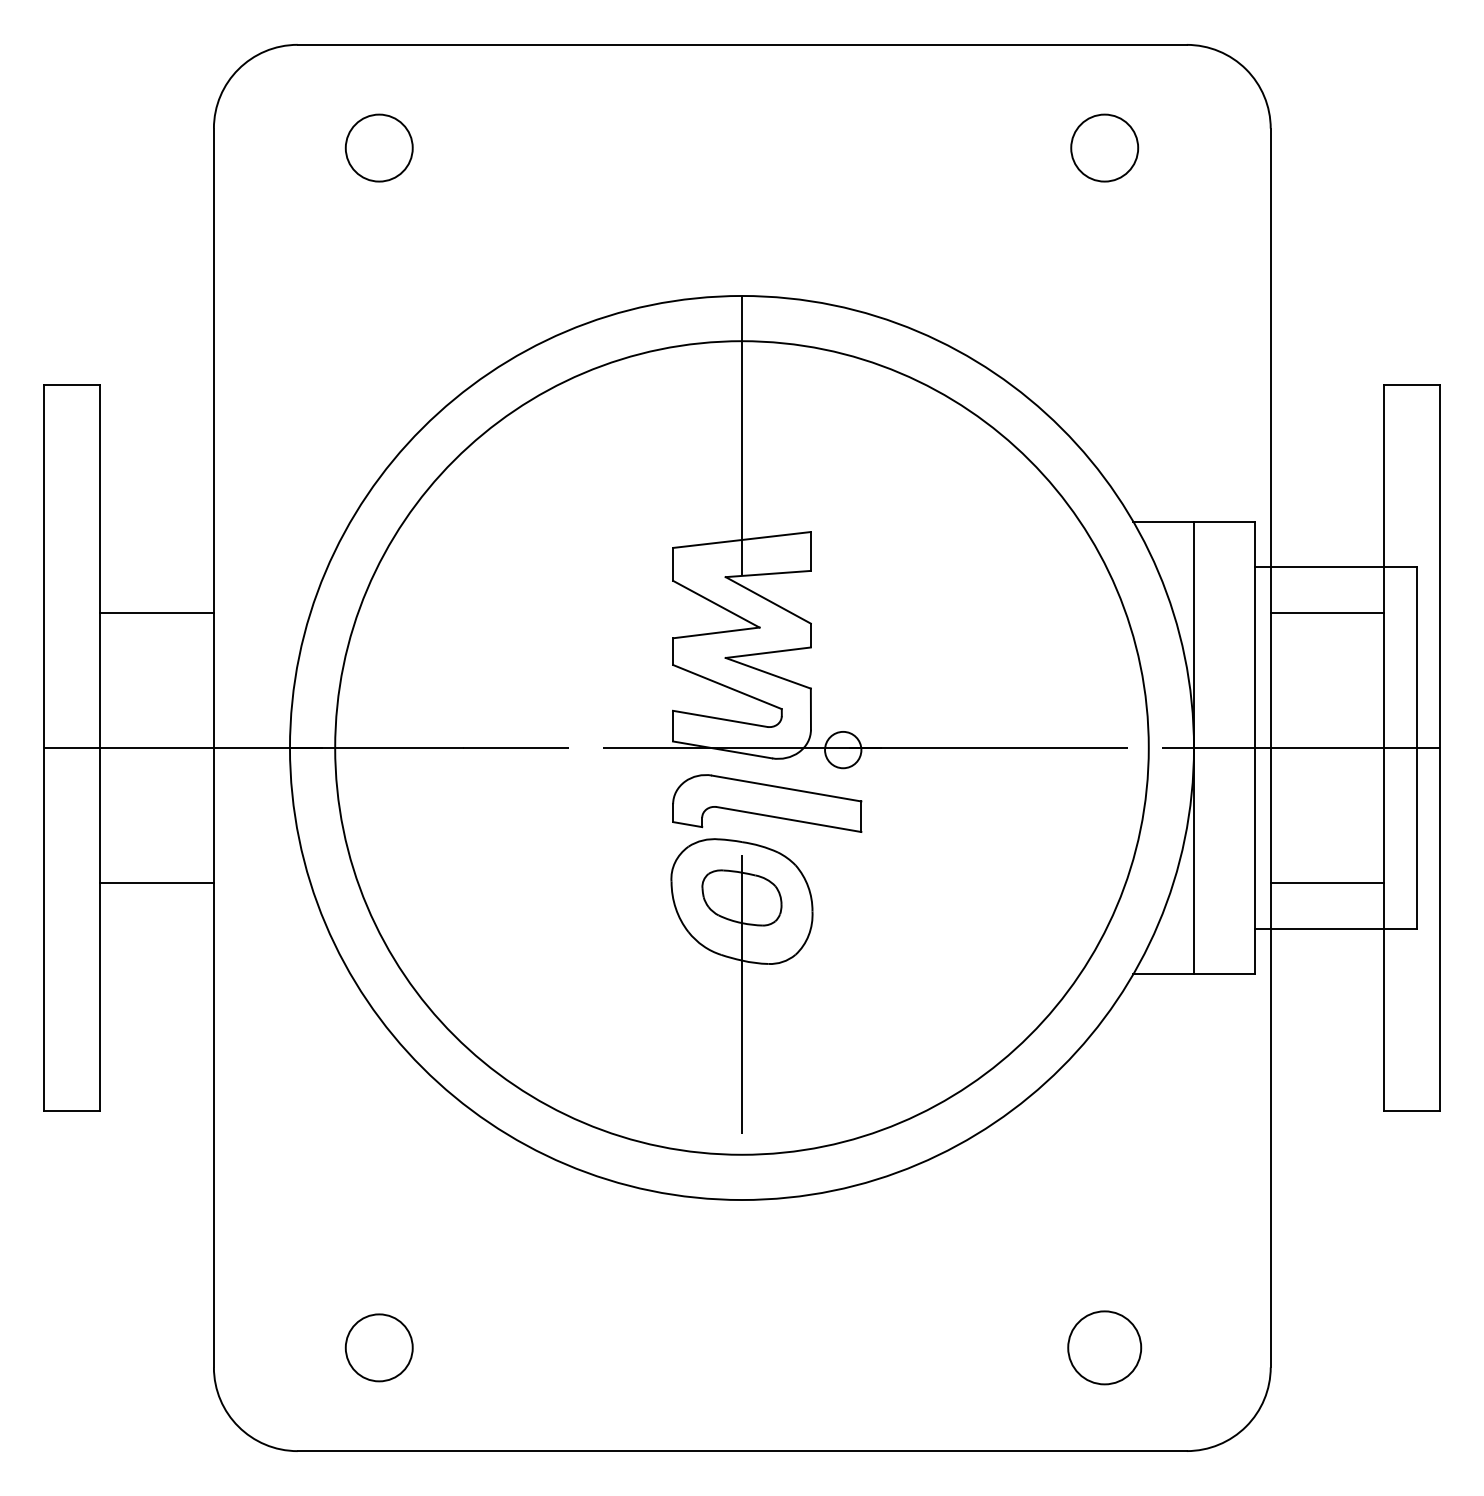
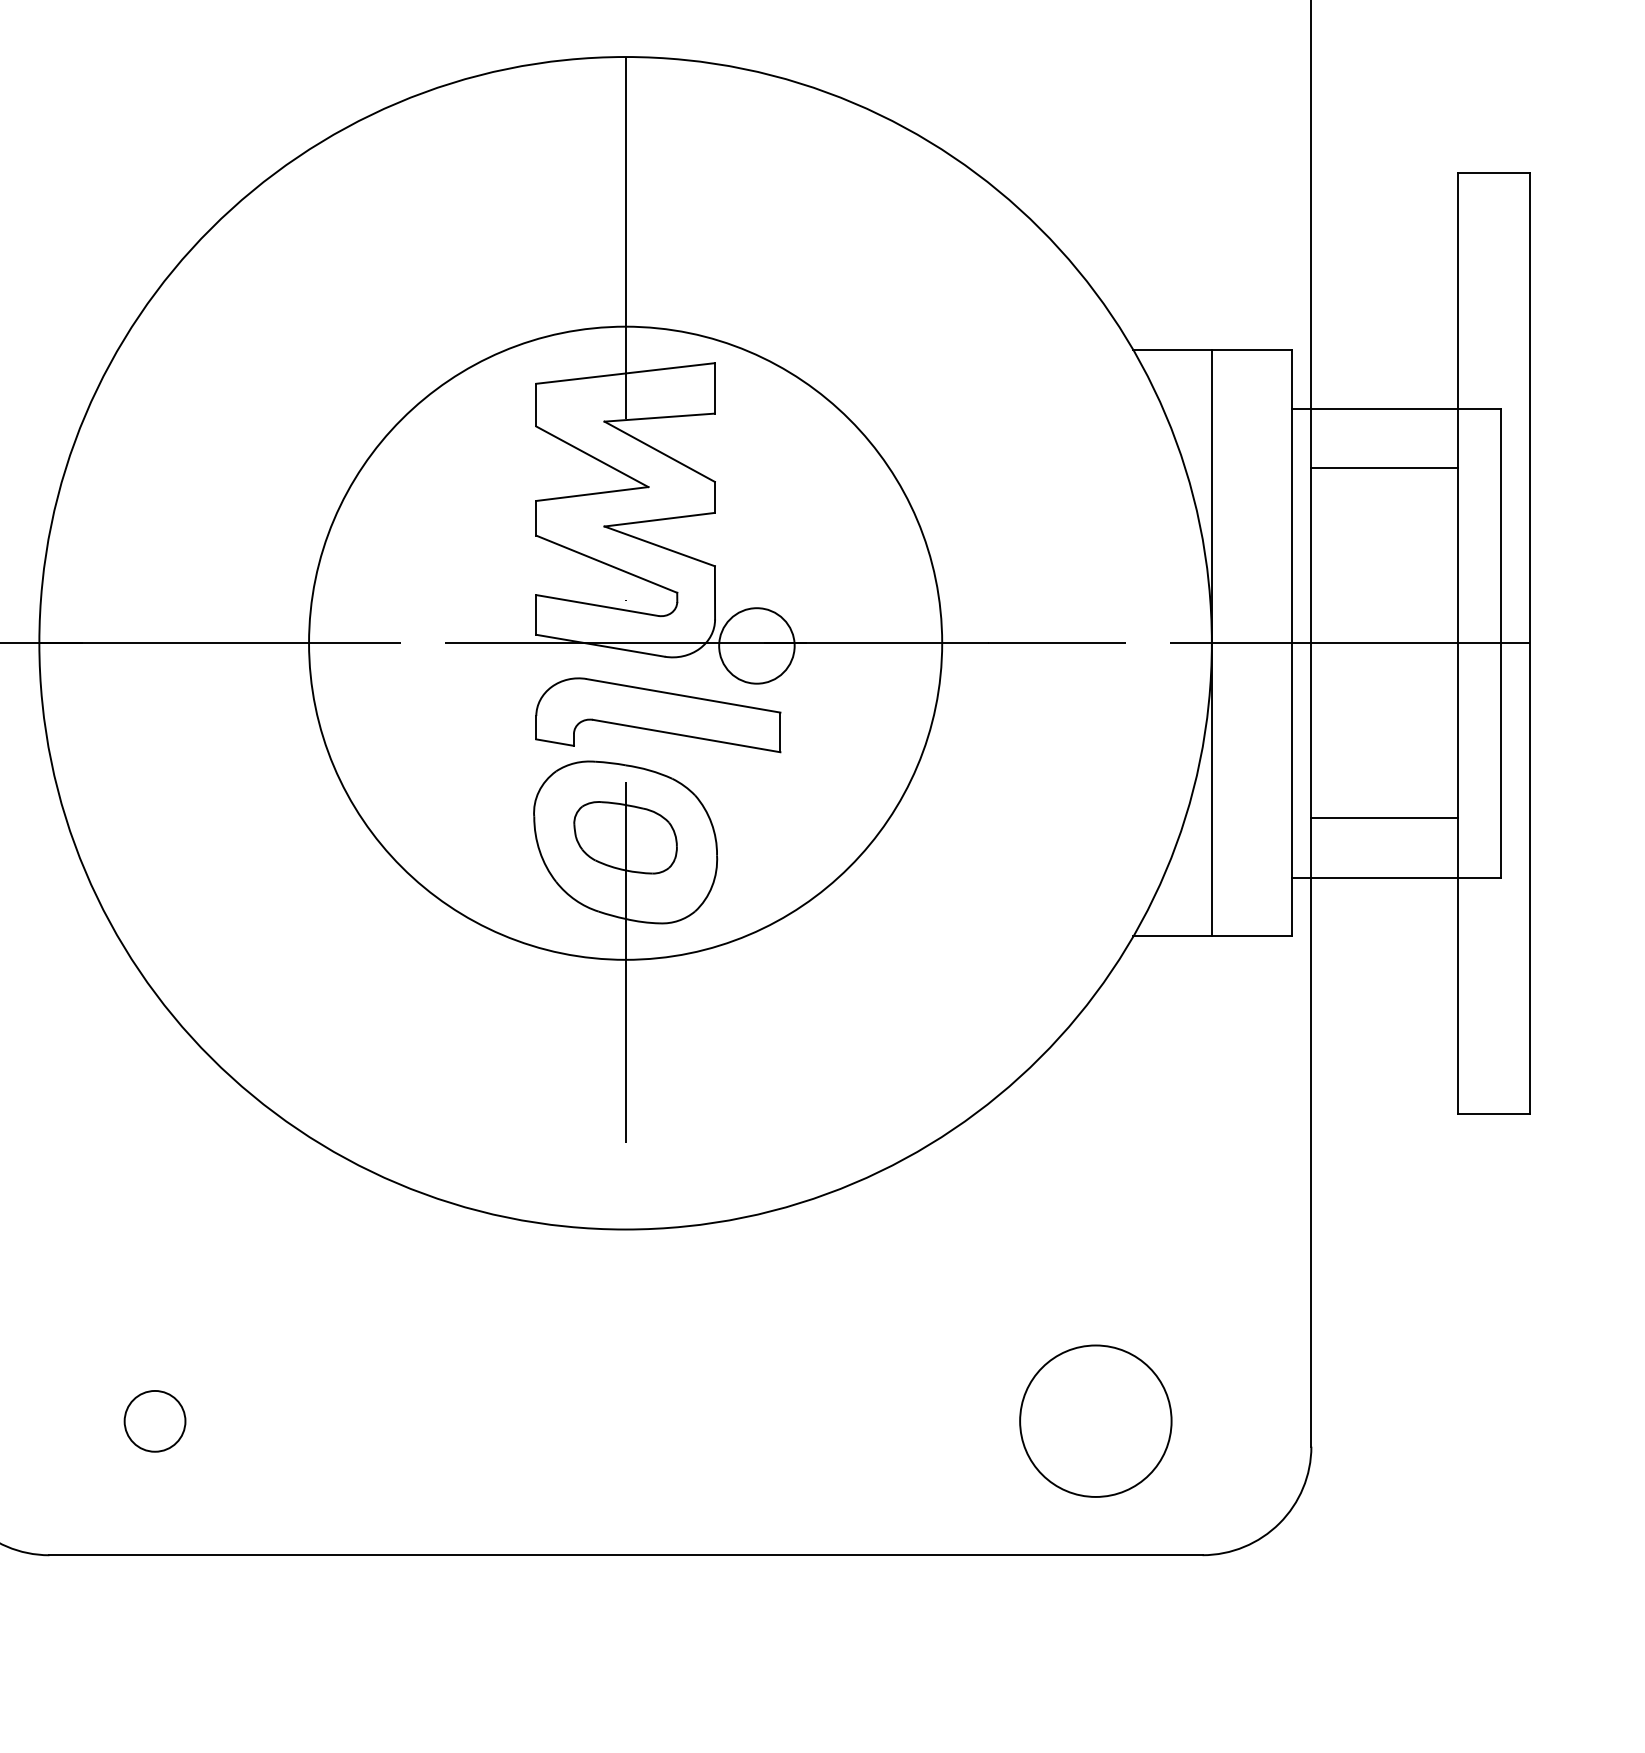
circle: (741, 747) -> (624, 642), size x0.6
circle: (843, 749) -> (757, 645), size x1.6
circle: (378, 1347) -> (154, 1420), size x0.7
circle: (1104, 1347) -> (1095, 1420), size x1.6

